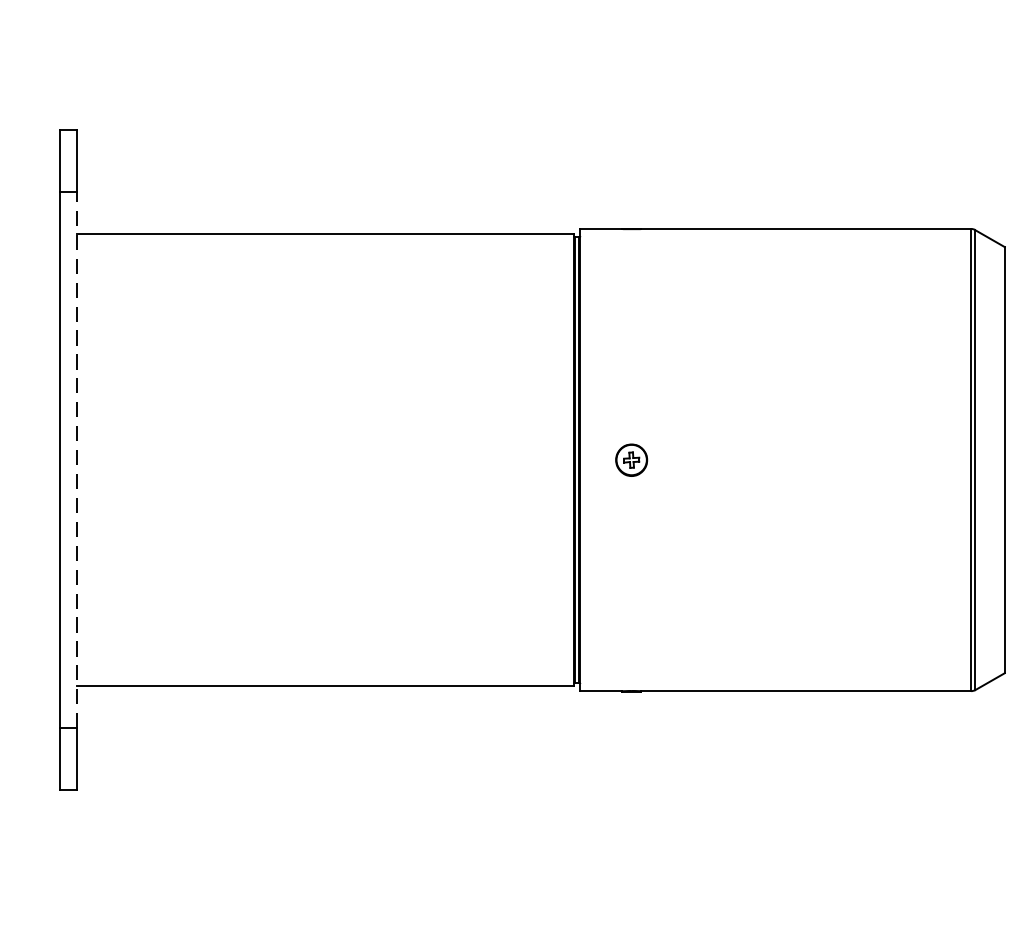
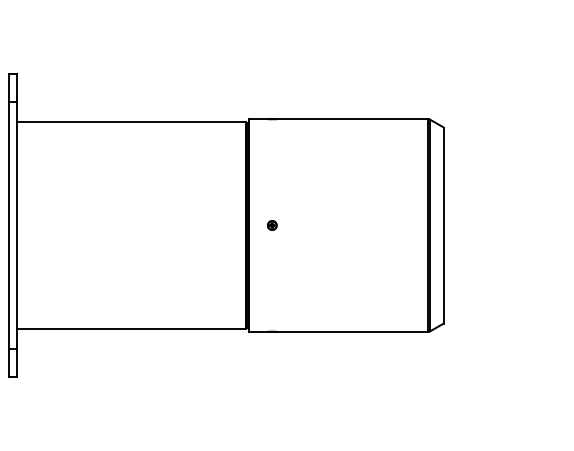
line: (75, 457) -> (16, 224), dashed -> solid
part: (632, 460) -> (272, 225), size x0.62

